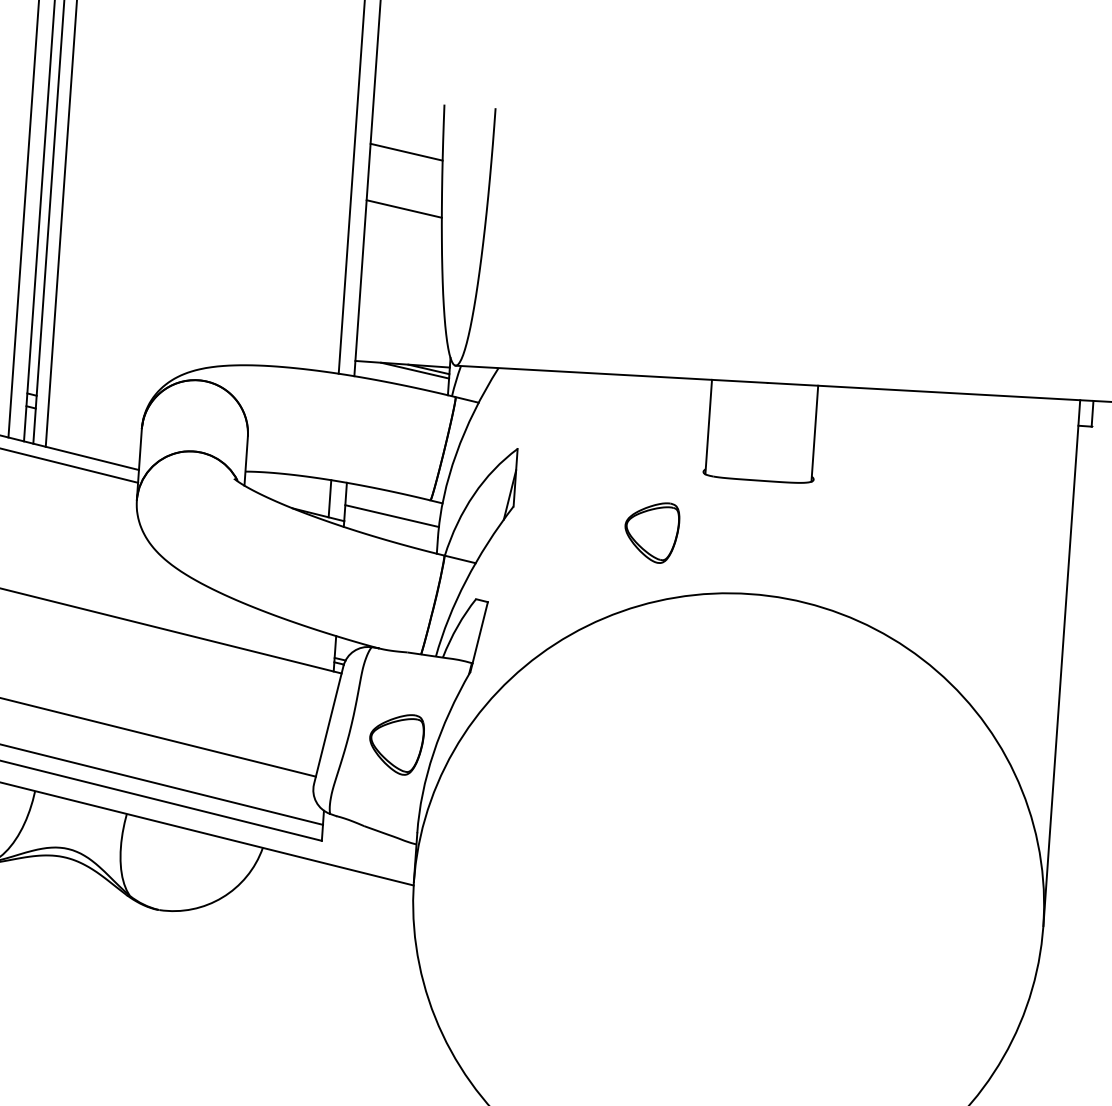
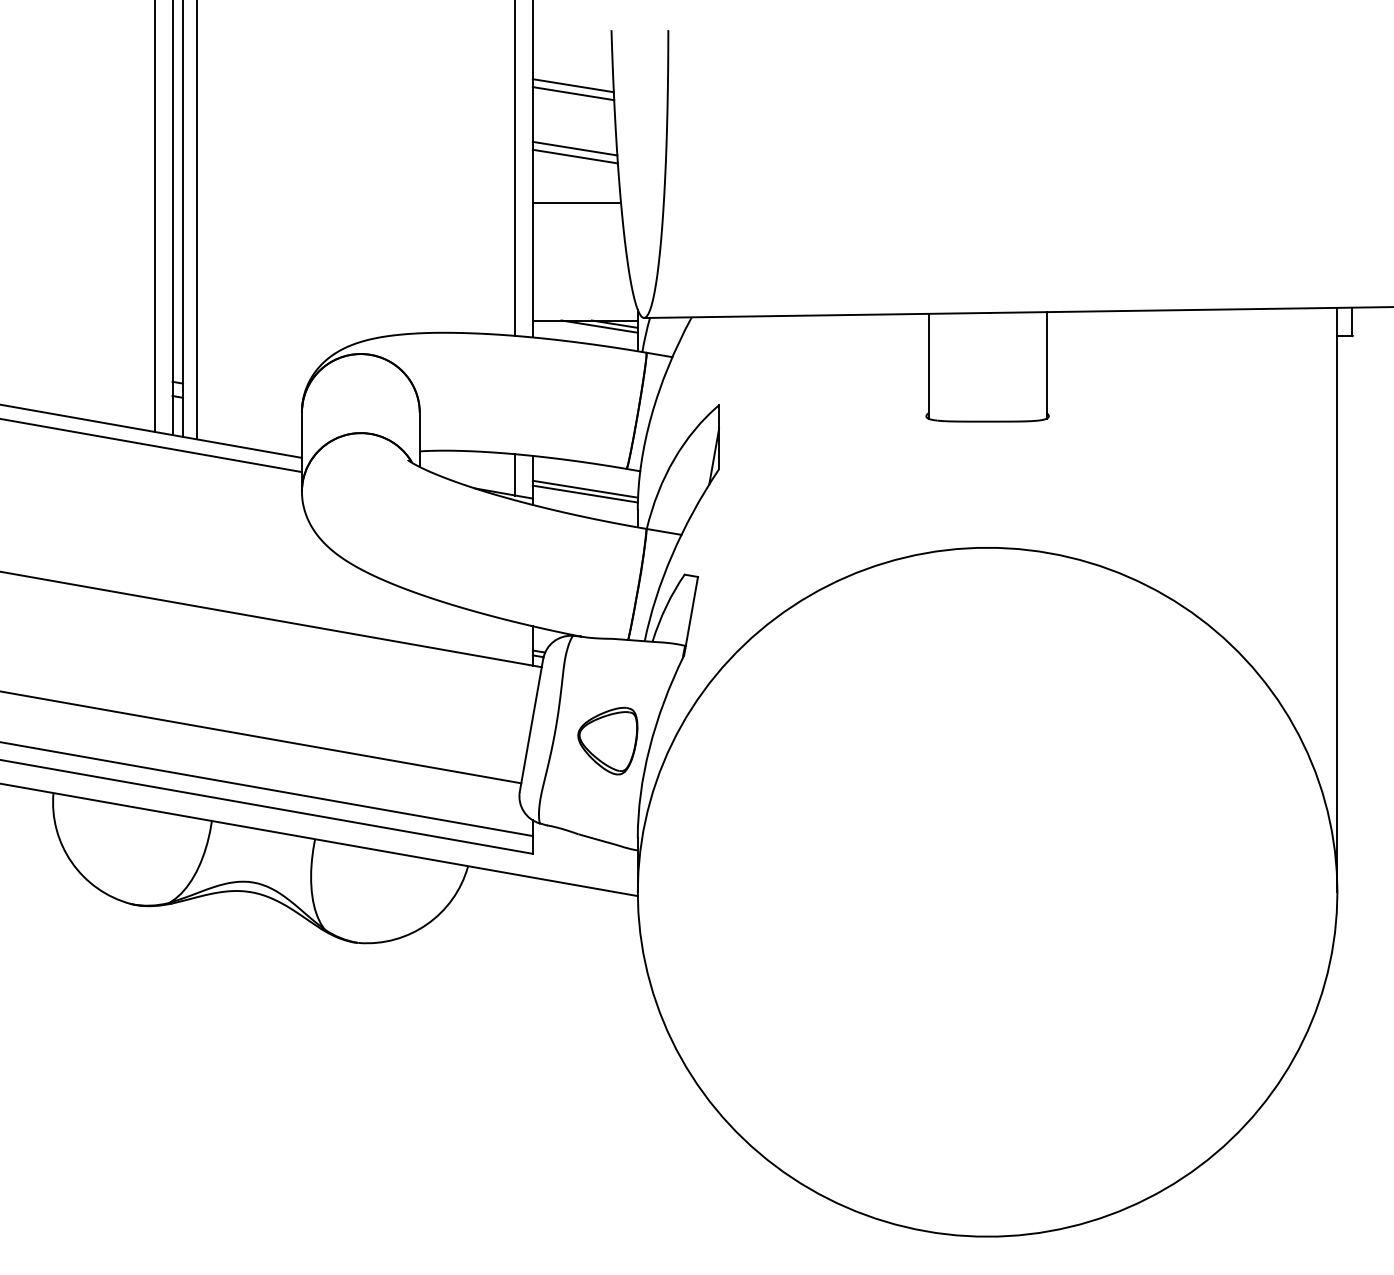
line: (406, 159) -> (573, 93), added
line: (403, 215) -> (574, 156), added
line: (402, 257) -> (576, 202), added
line: (391, 519) -> (584, 493), added
part: (651, 531) -> (873, 486), removed

